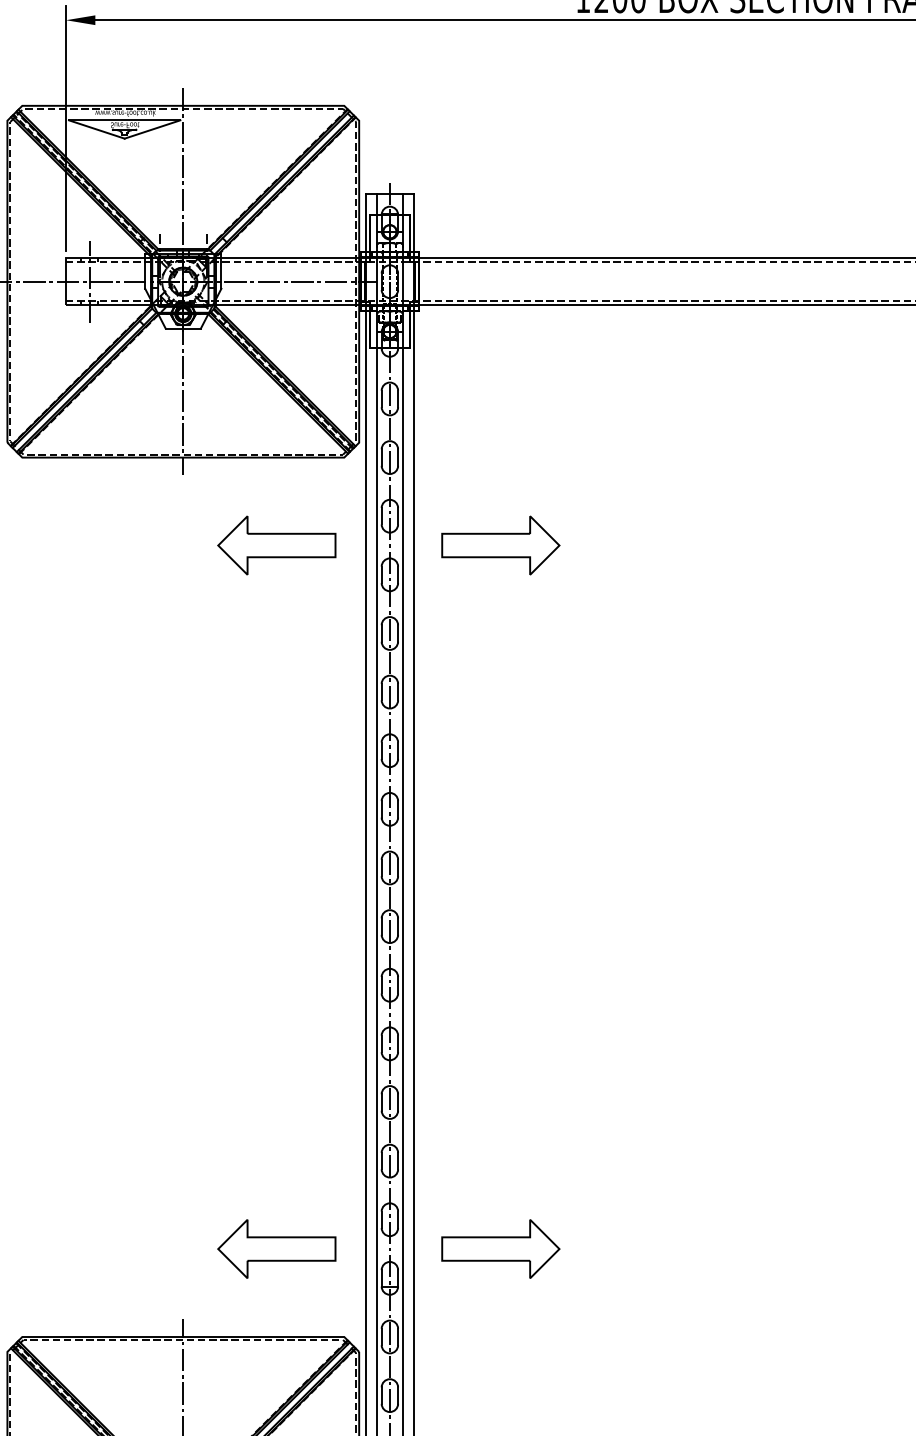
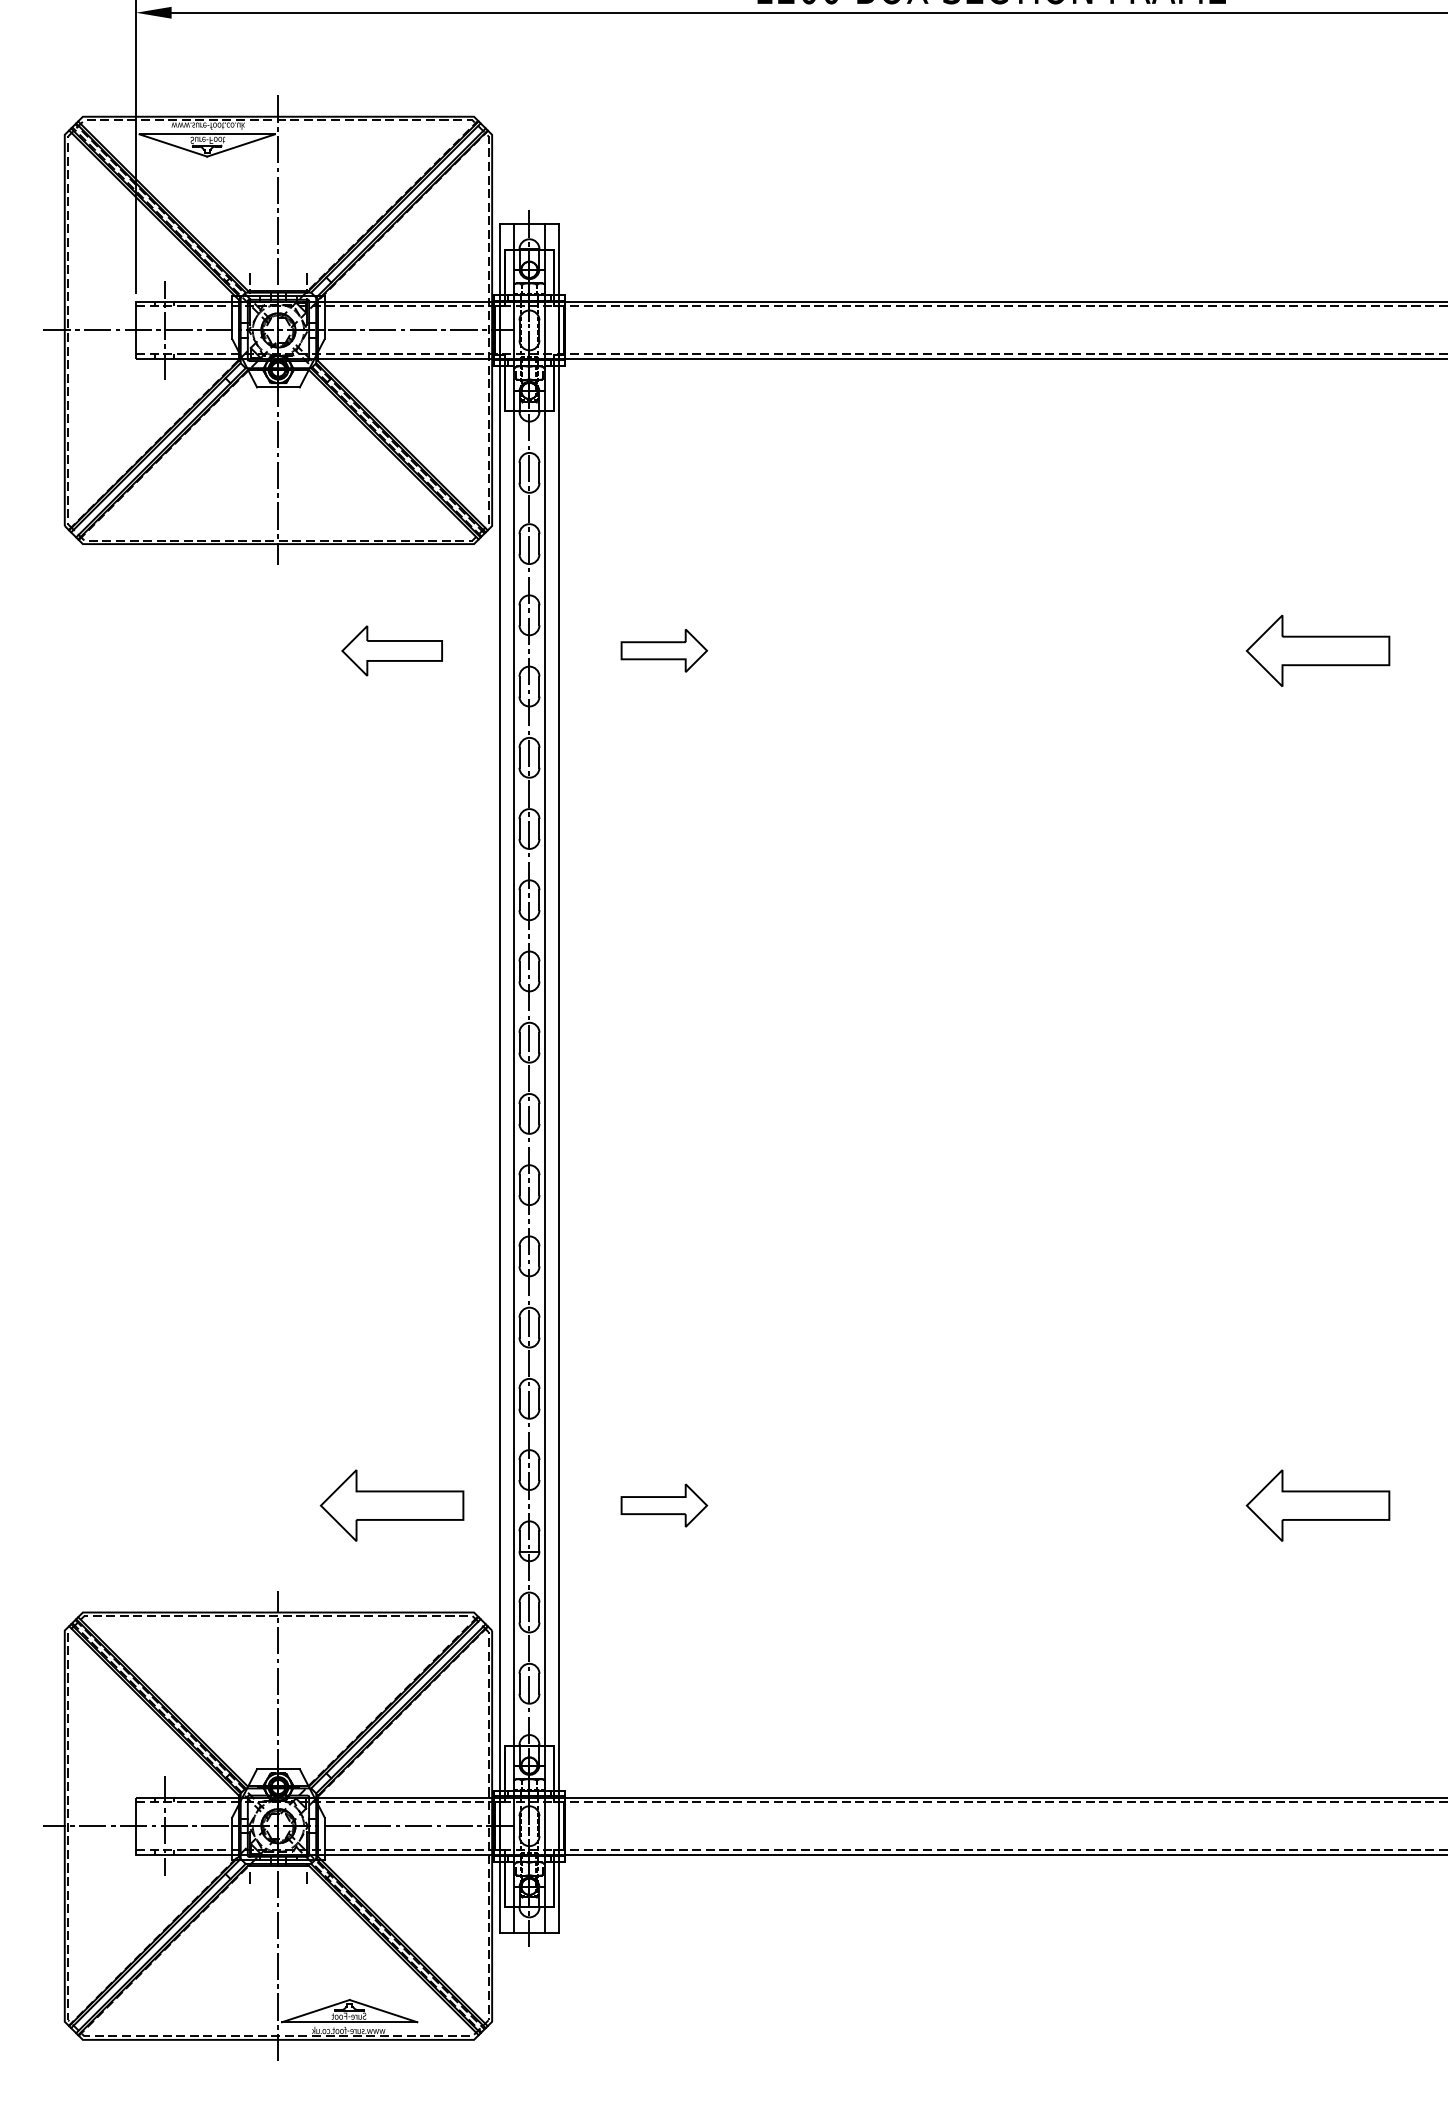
part: (277, 545) -> (392, 650), size x0.7
part: (501, 545) -> (664, 650), size x0.6
part: (501, 1248) -> (664, 1505), size x0.6

